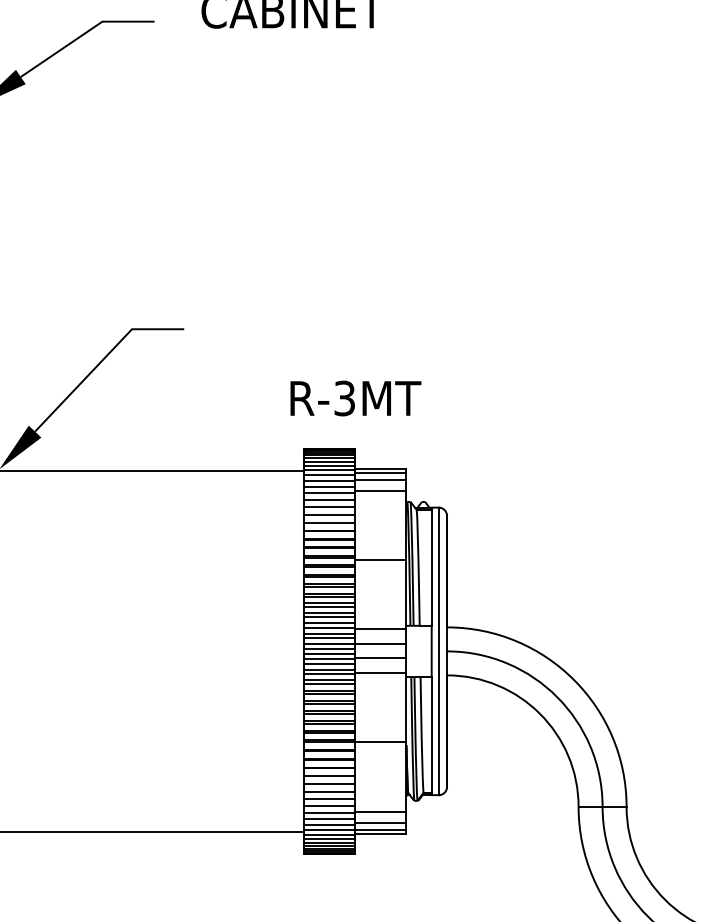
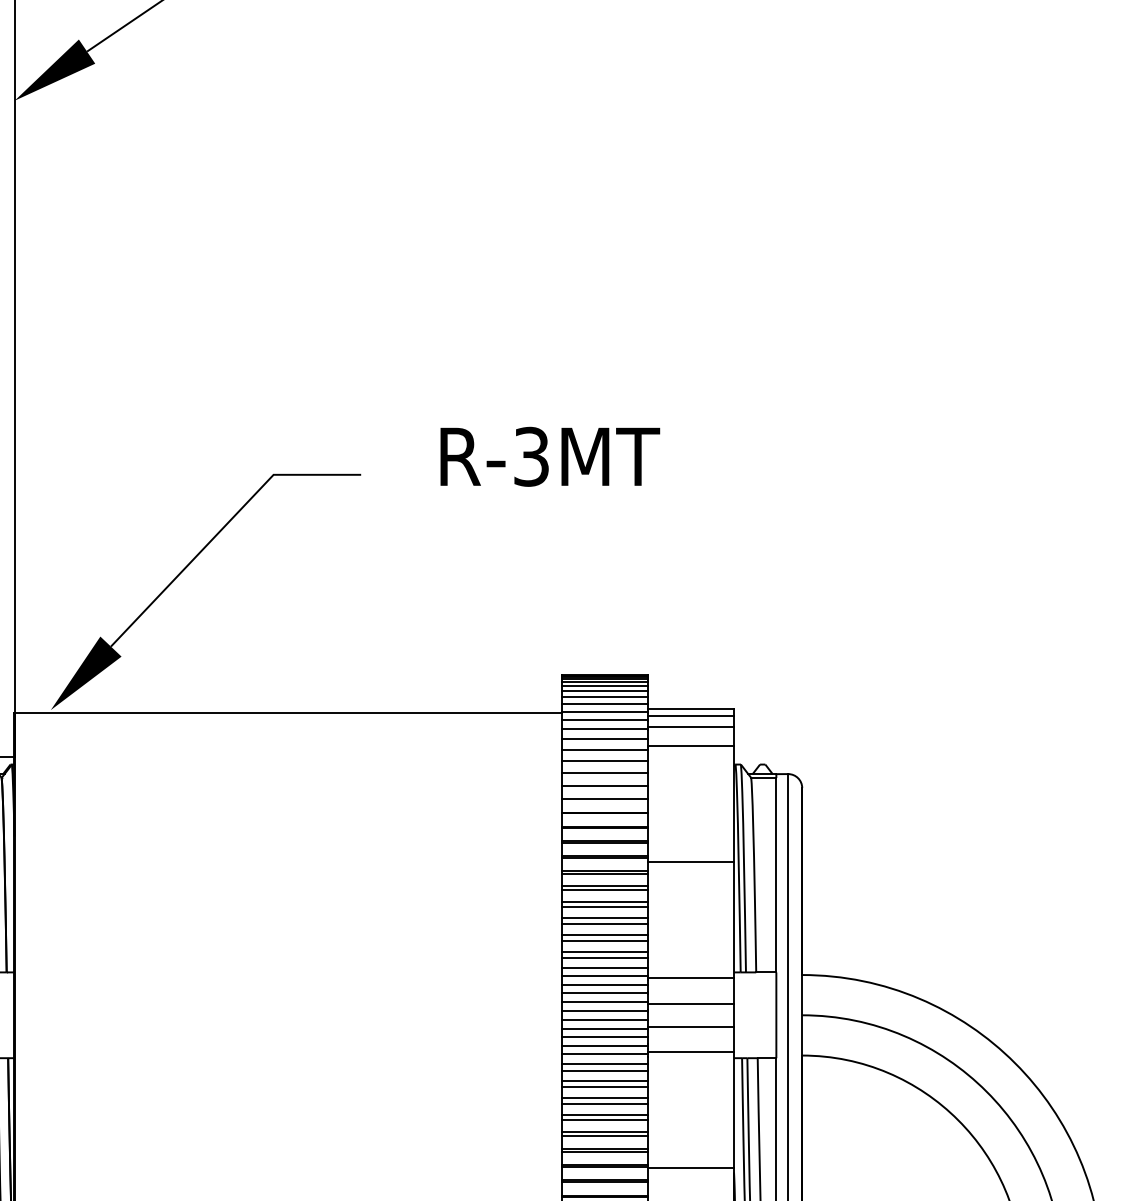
text: (355, 398) -> (549, 456), moved

